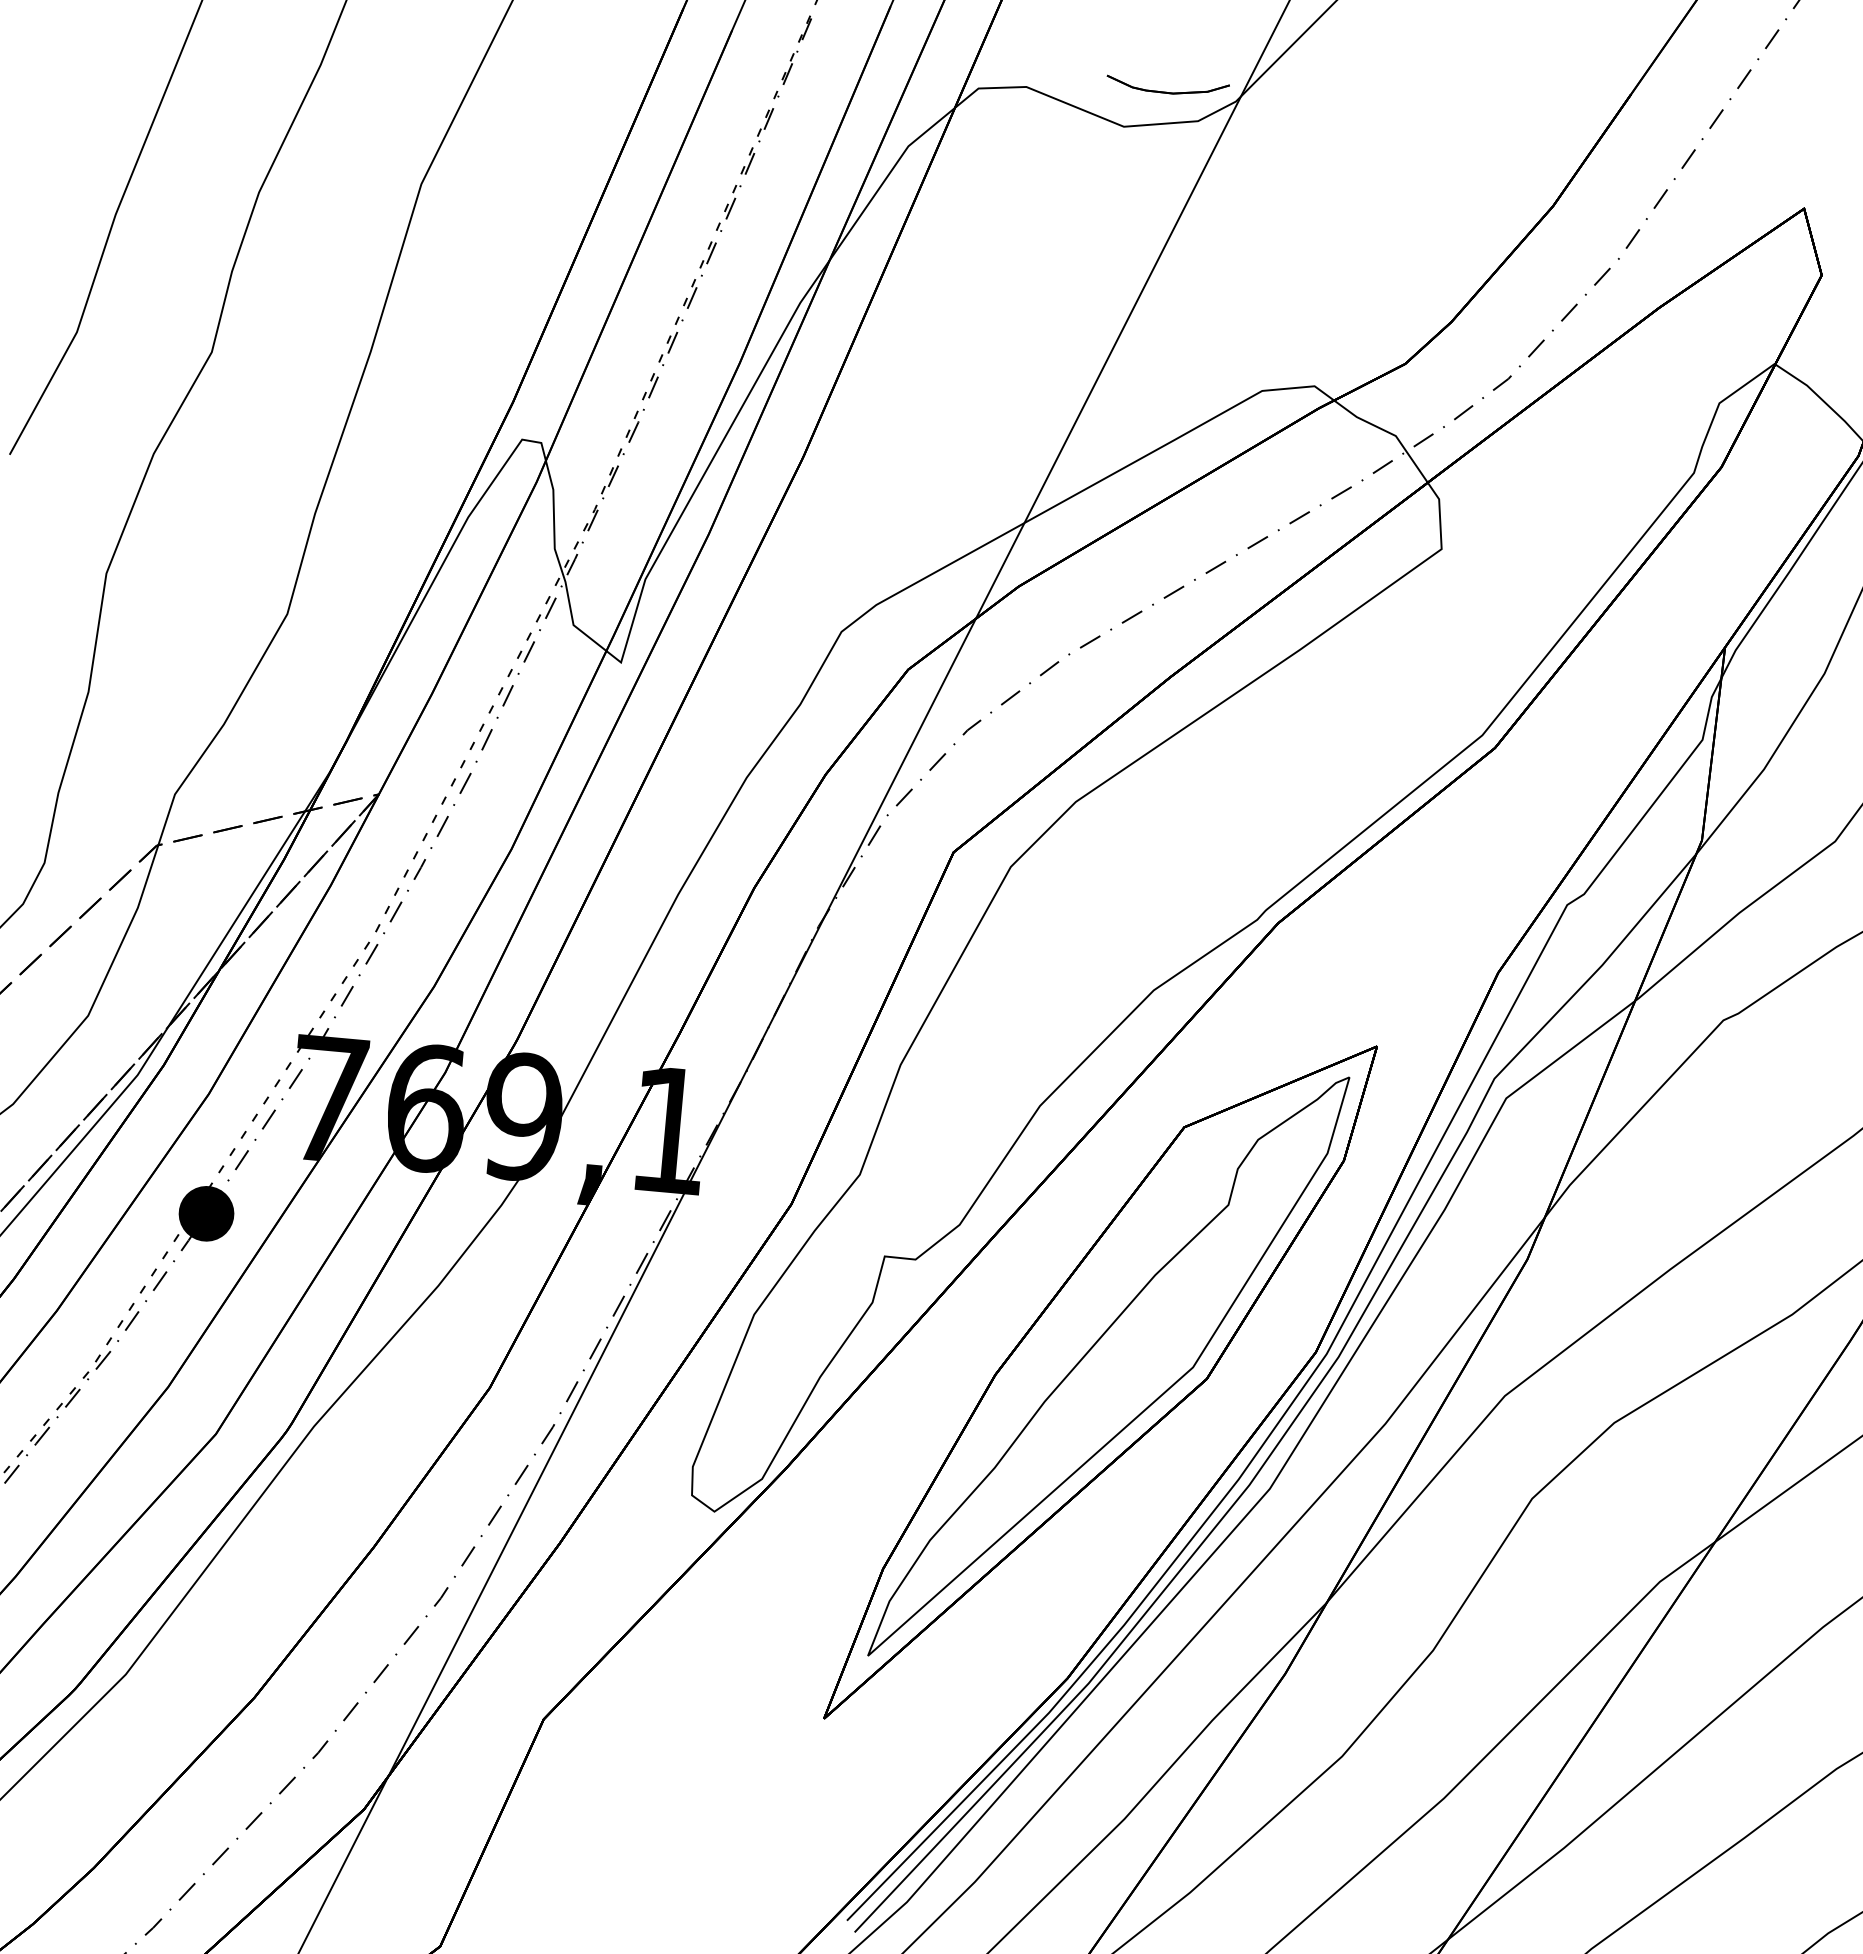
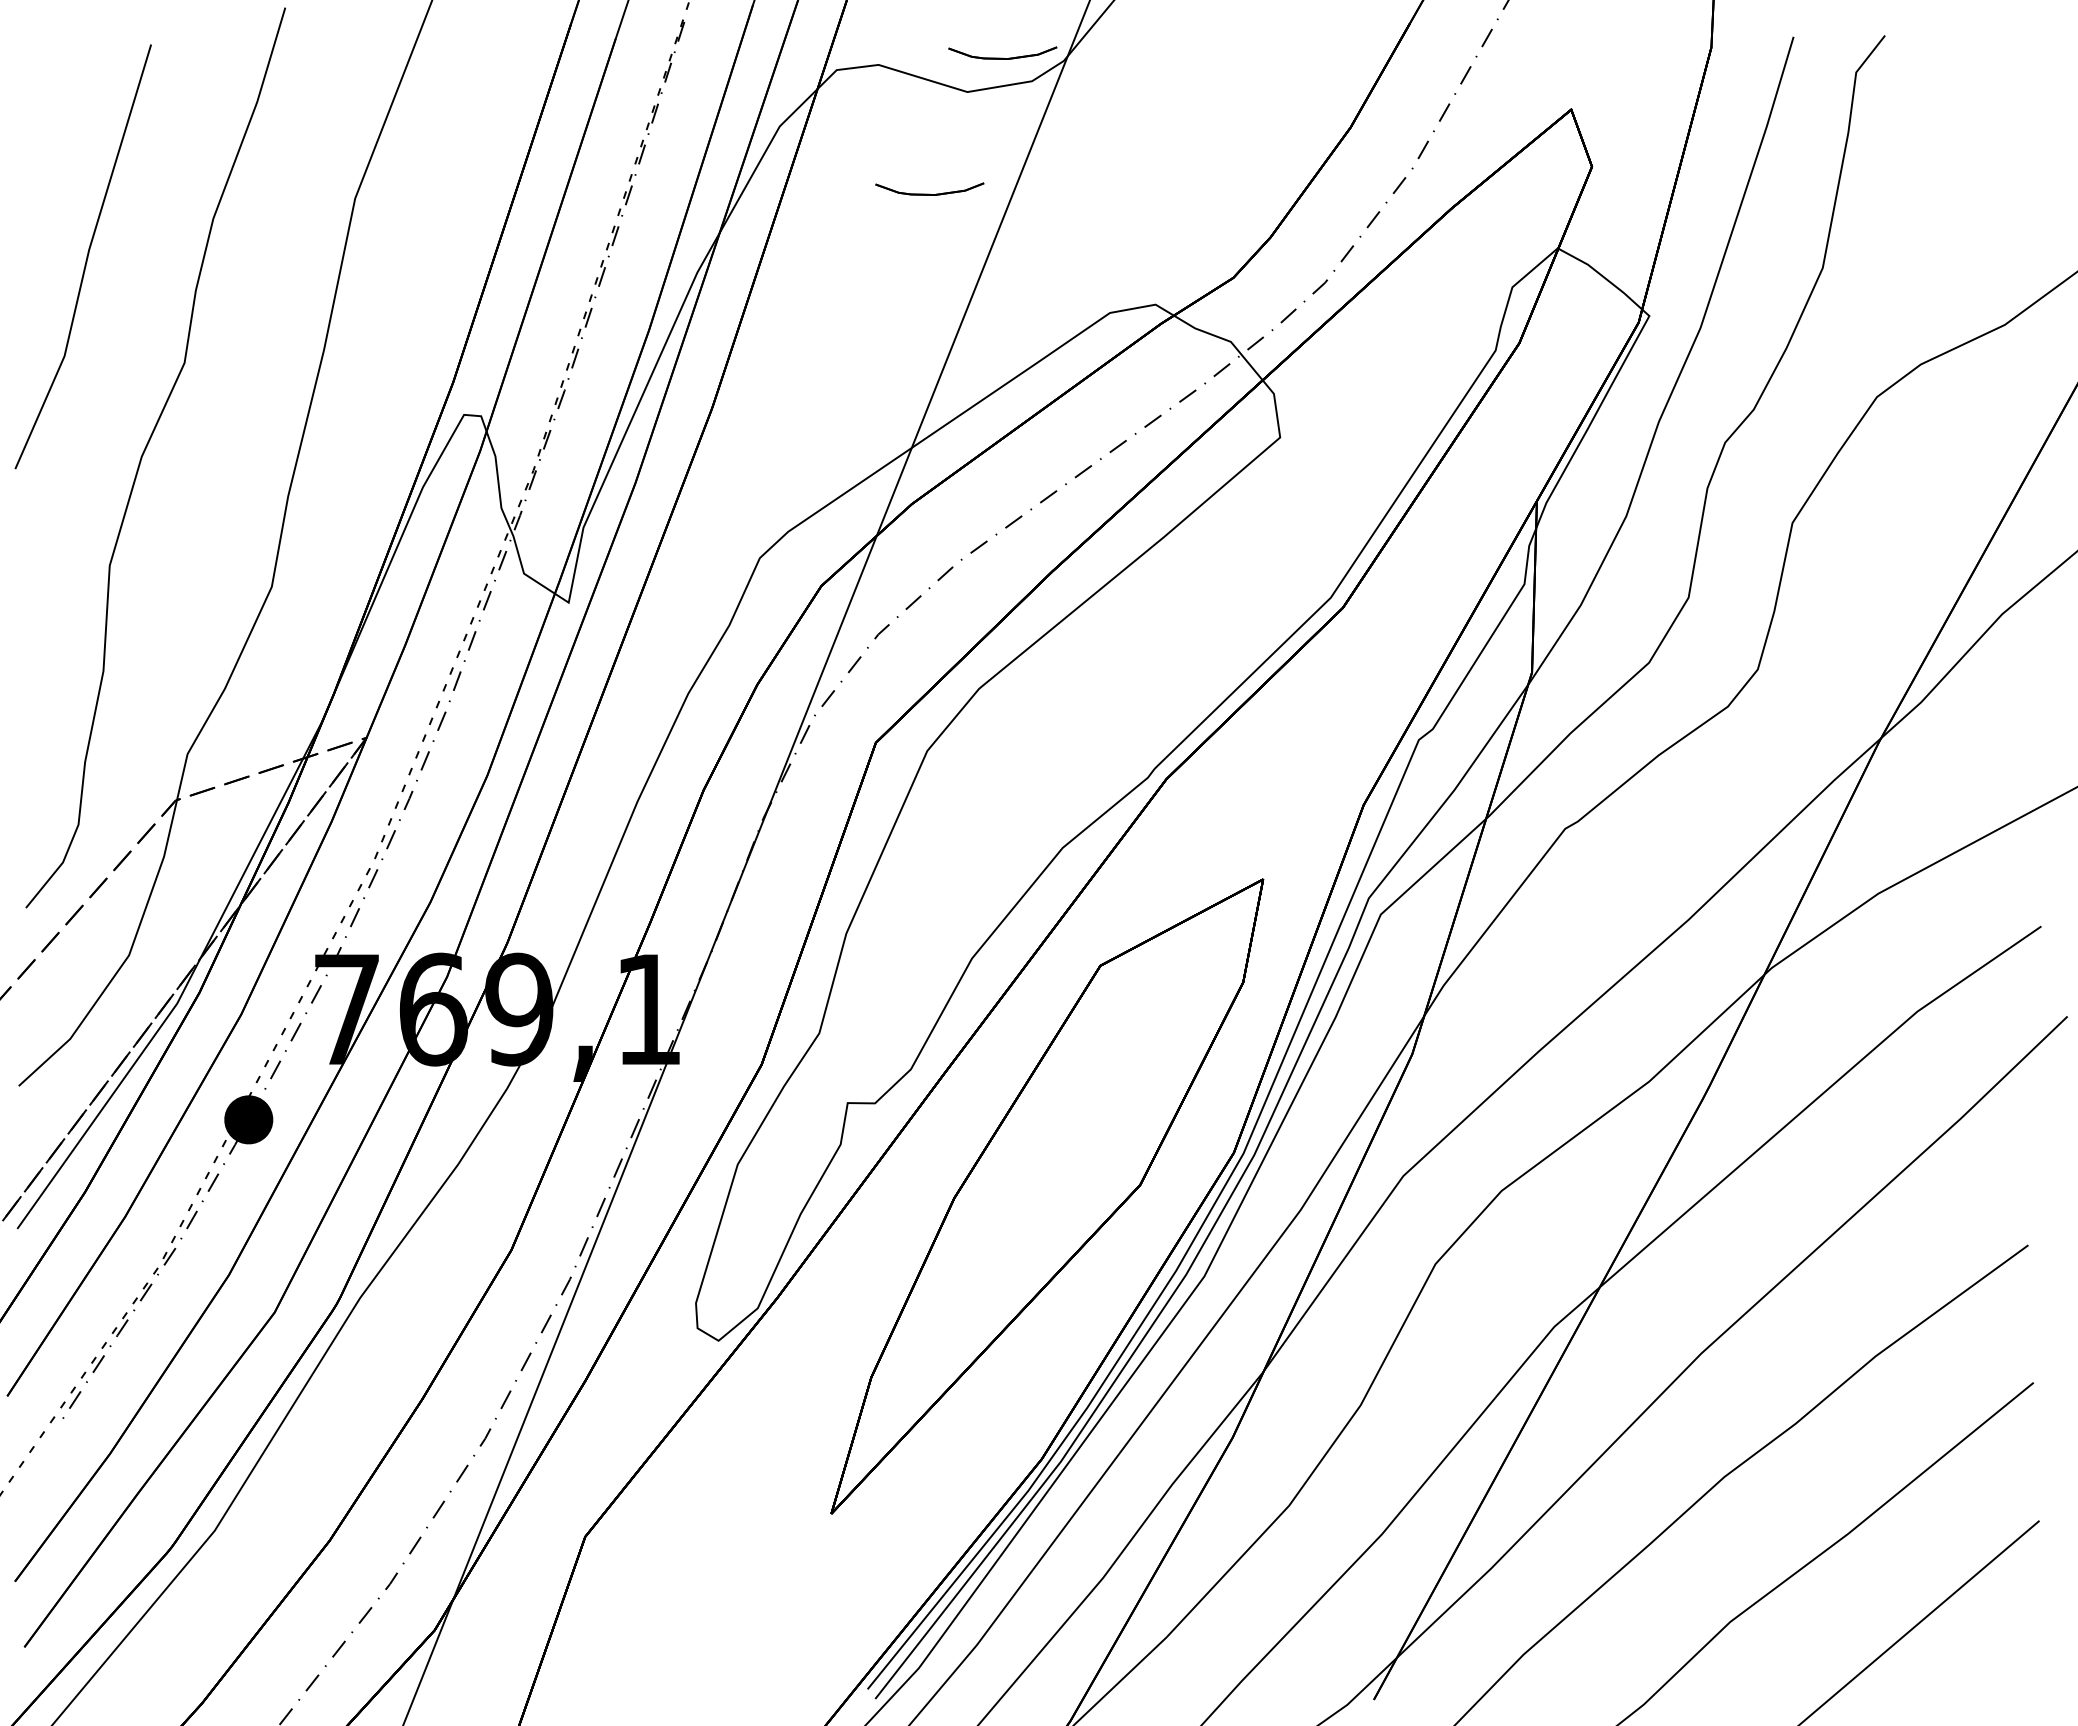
part: (1071, 231) -> (929, 188), added
part: (1109, 1366) -> (1053, 1181), removed

